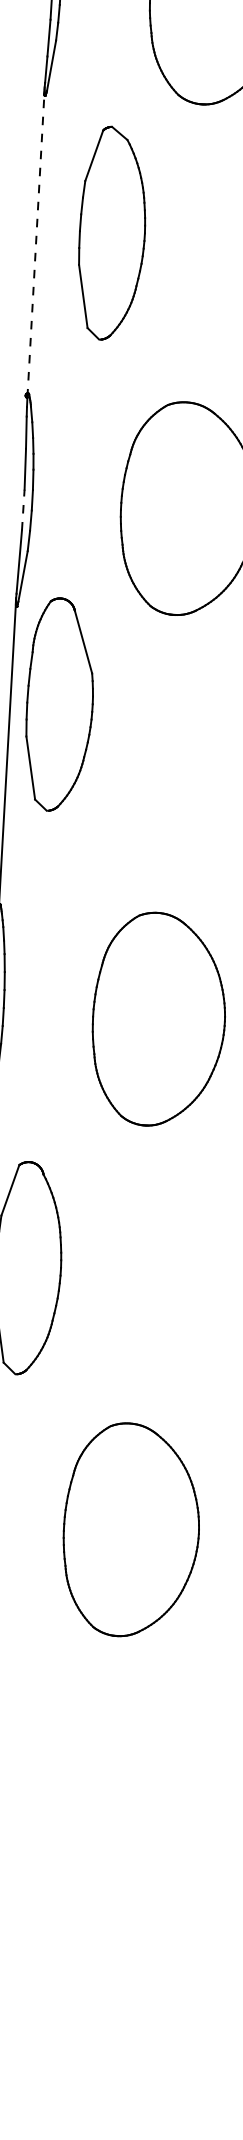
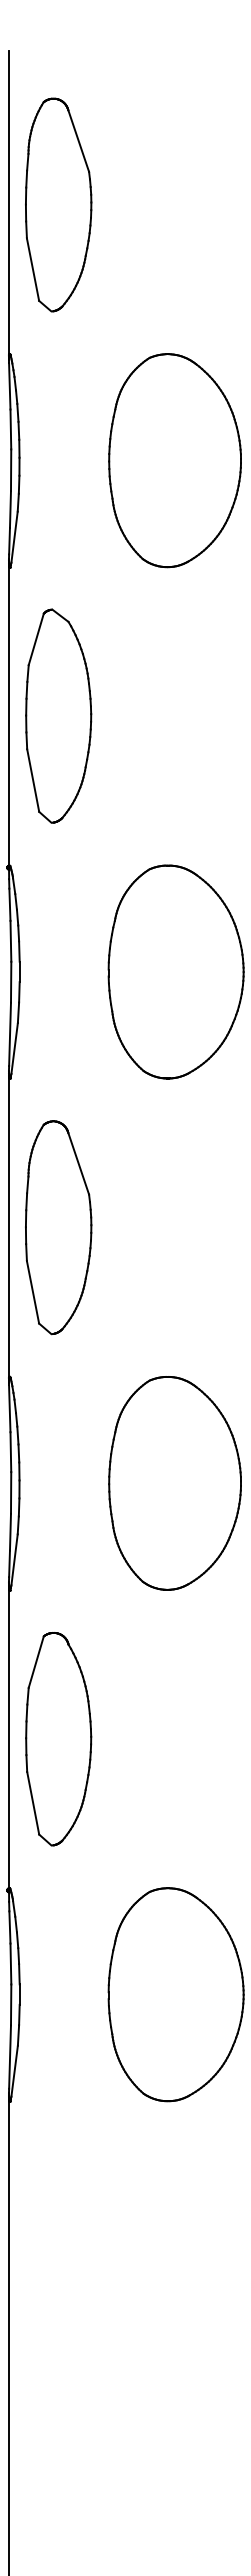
part: (112, 232) -> (58, 715), moved
line: (36, 244) -> (9, 716), dashed -> solid
line: (23, 509) -> (11, 981), dashed -> solid
part: (59, 704) -> (58, 1227), moved

